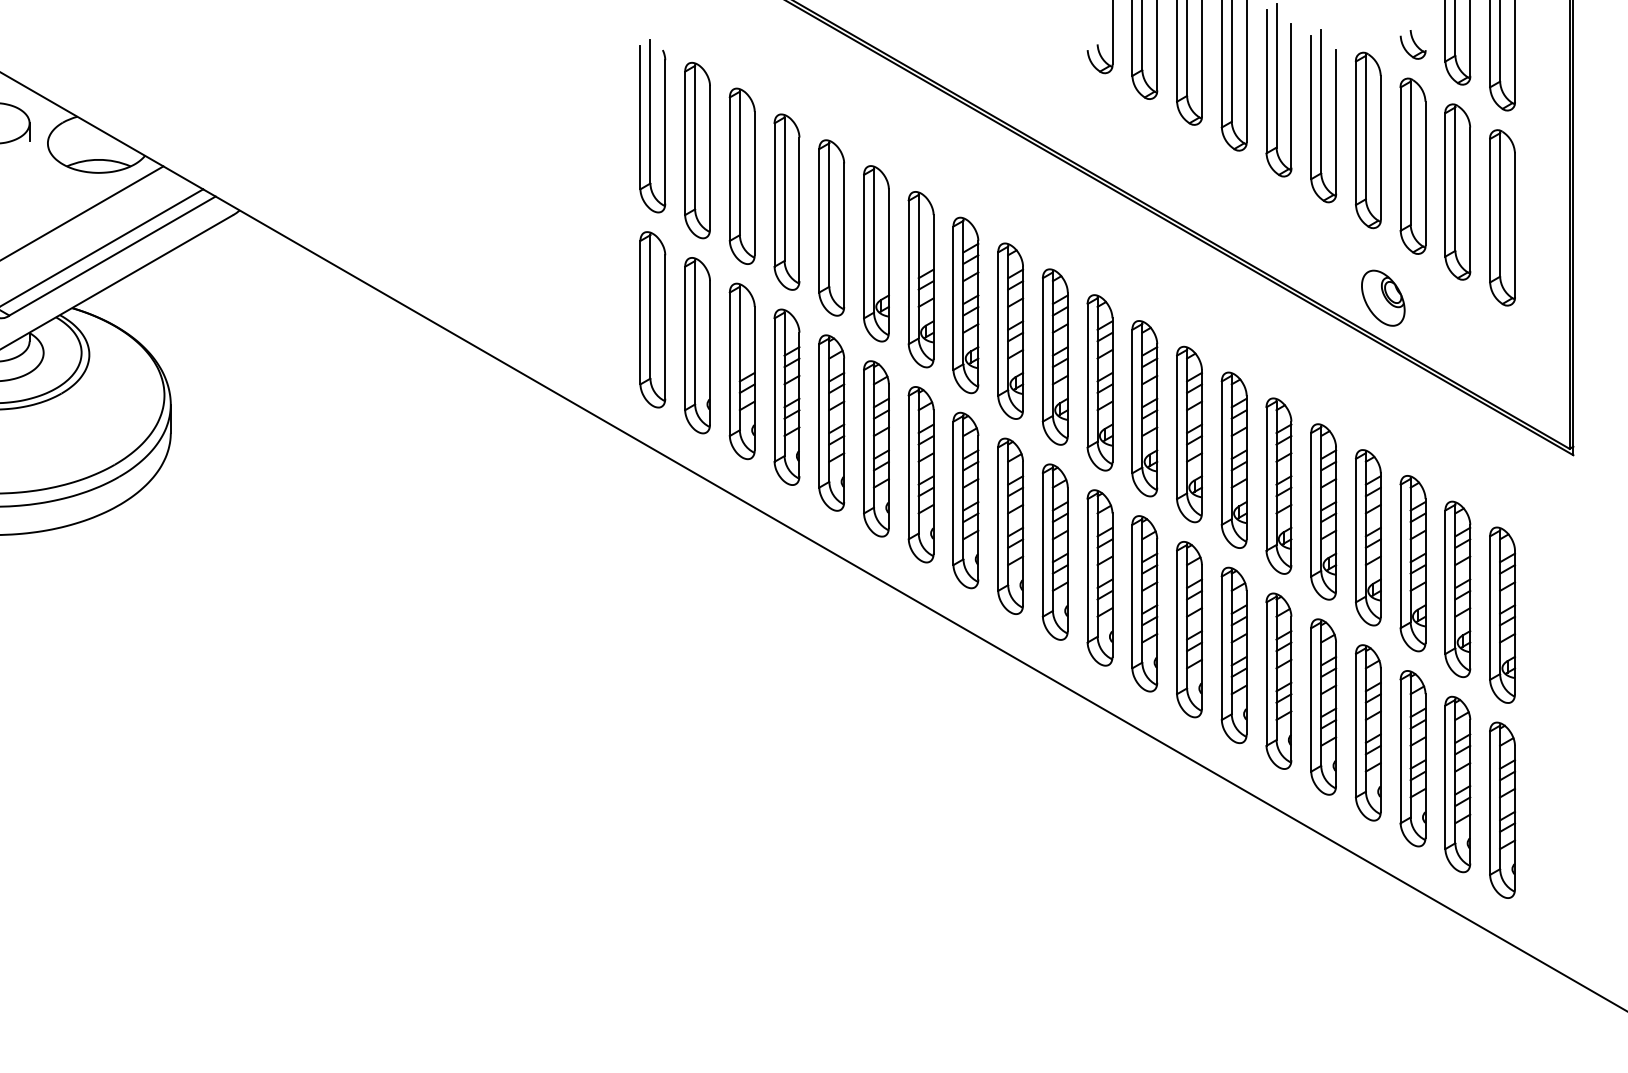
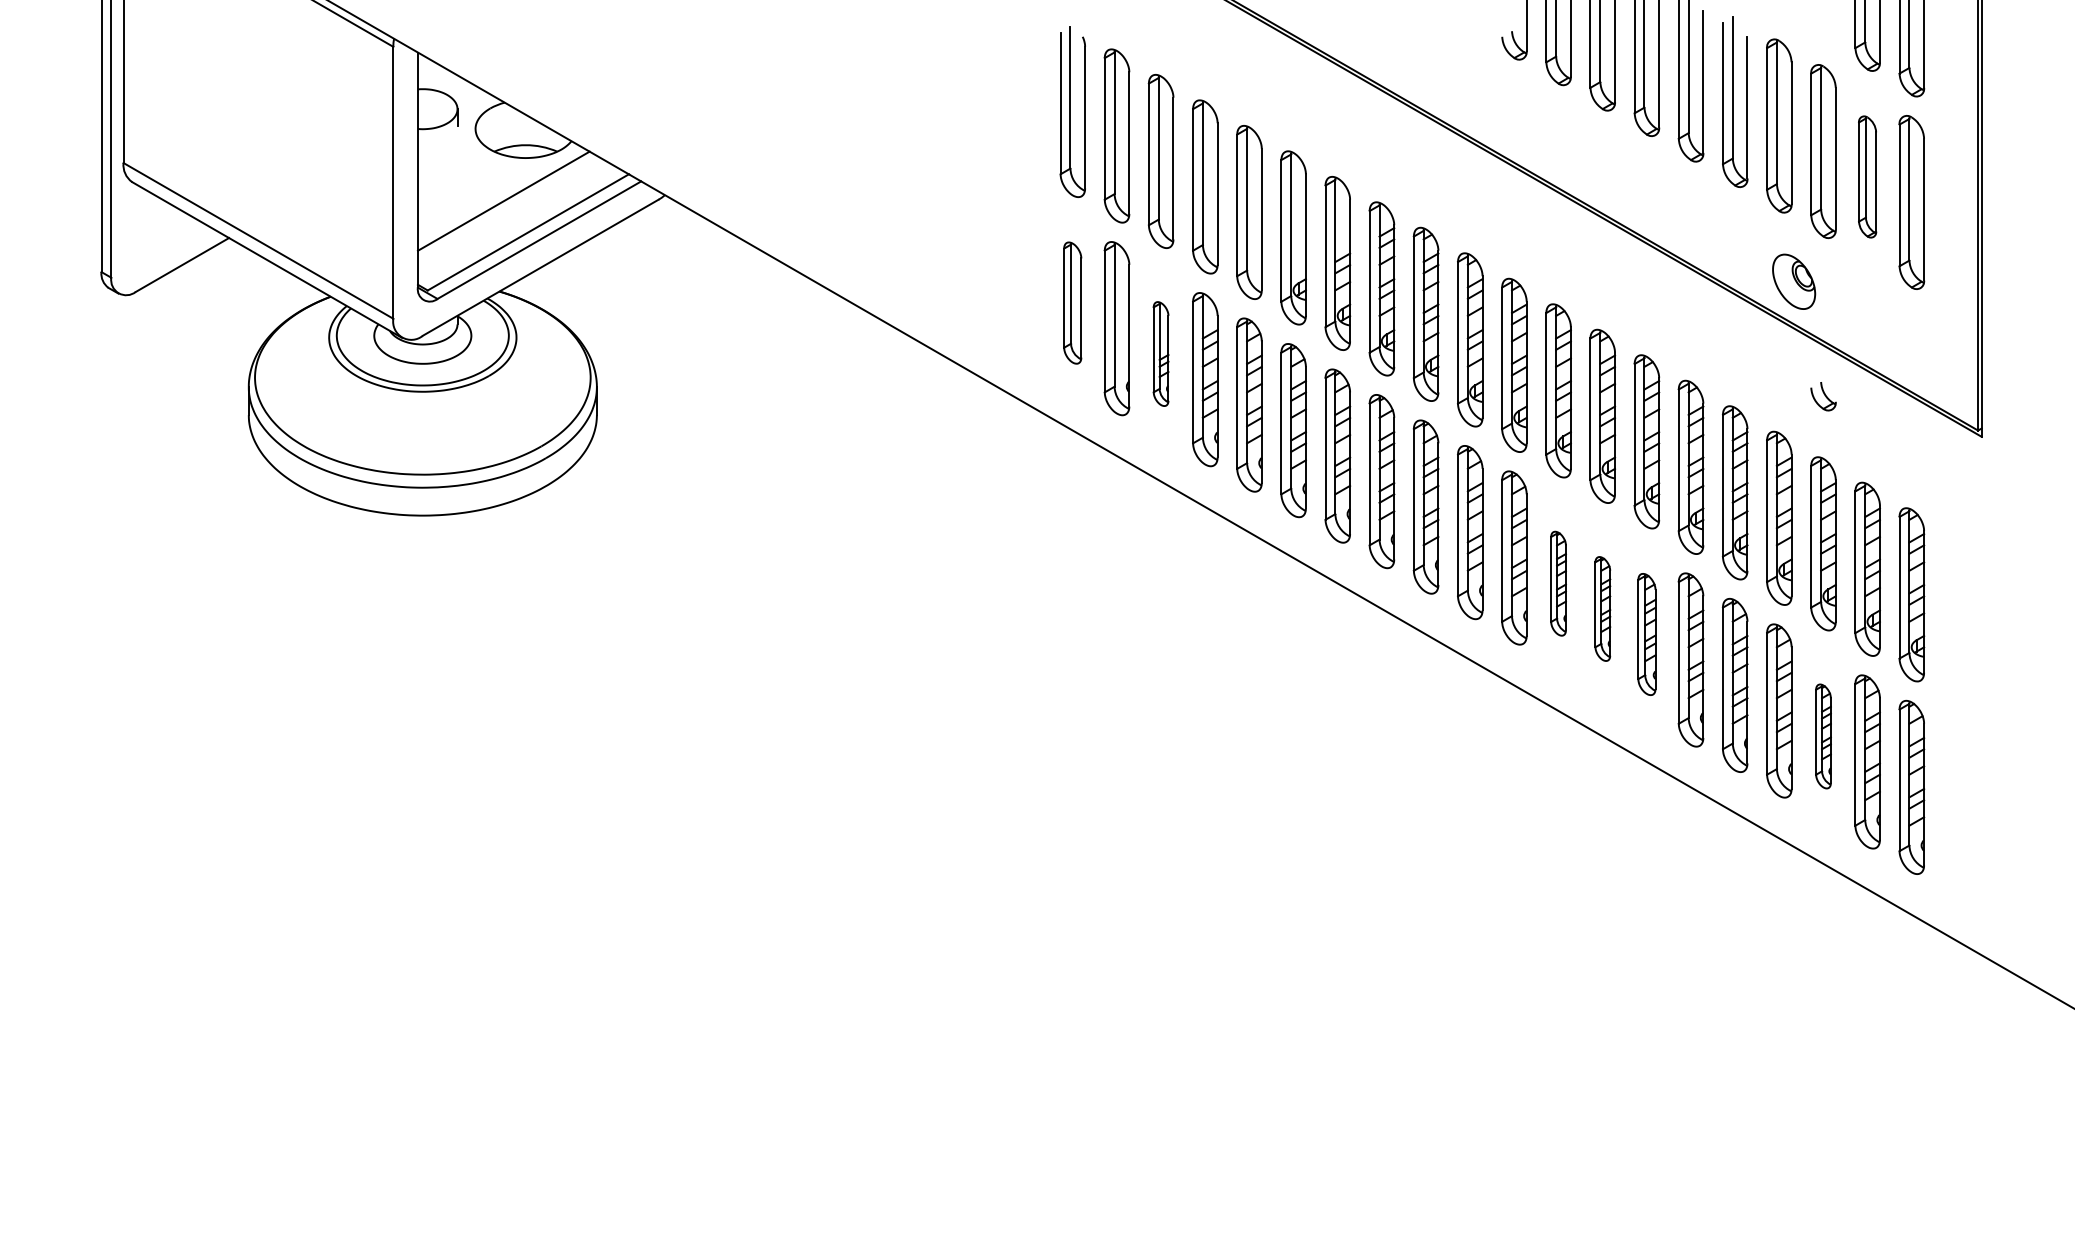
part: (1413, 44) -> (1823, 396), moved
part: (1457, 191) -> (1867, 176), size x0.7
part: (652, 319) -> (1072, 302), size x0.7
part: (741, 370) -> (1160, 353), size x0.6
part: (1144, 603) -> (1558, 583), size x0.6
part: (1189, 629) -> (1602, 608), size x0.6
part: (1233, 655) -> (1646, 634), size x0.7
part: (1413, 758) -> (1823, 736), size x0.6

